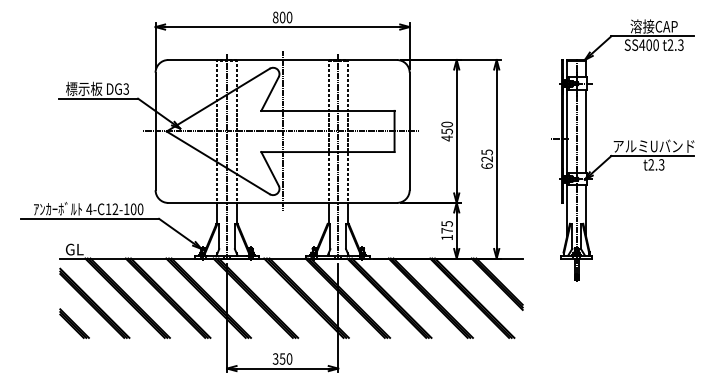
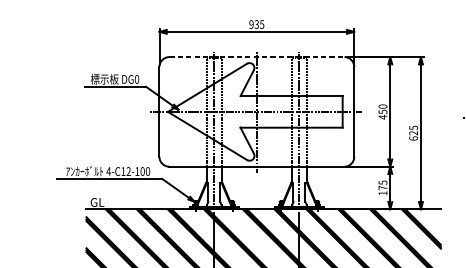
text: (282, 17) -> (256, 24), 800 -> 935
line: (283, 60) -> (257, 57), solid -> dashed
text: (126, 88) -> (137, 78), DG3 -> DG0

